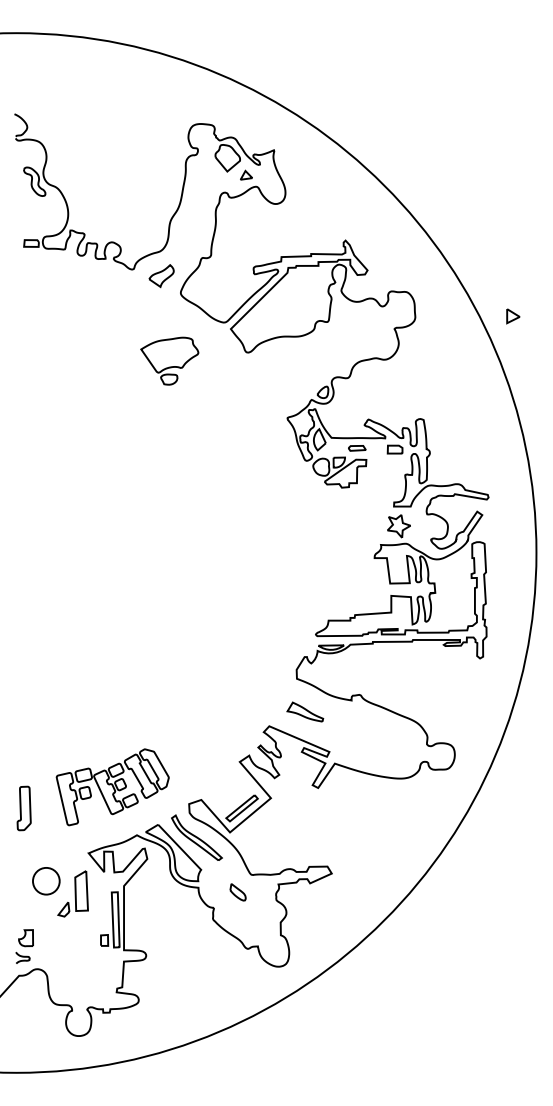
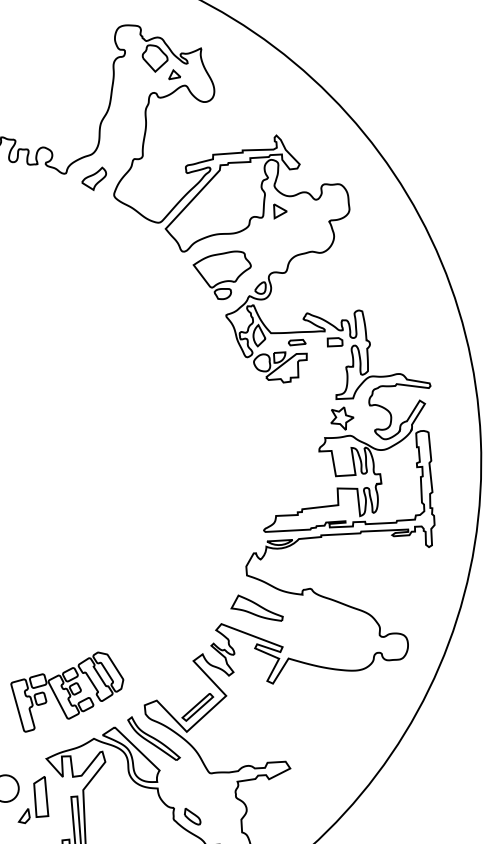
part: (513, 316) -> (280, 211), moved
part: (169, 360) -> (222, 274), moved
part: (304, 711) -> (255, 607), size x1.43
part: (237, 892) -> (192, 816), moved

